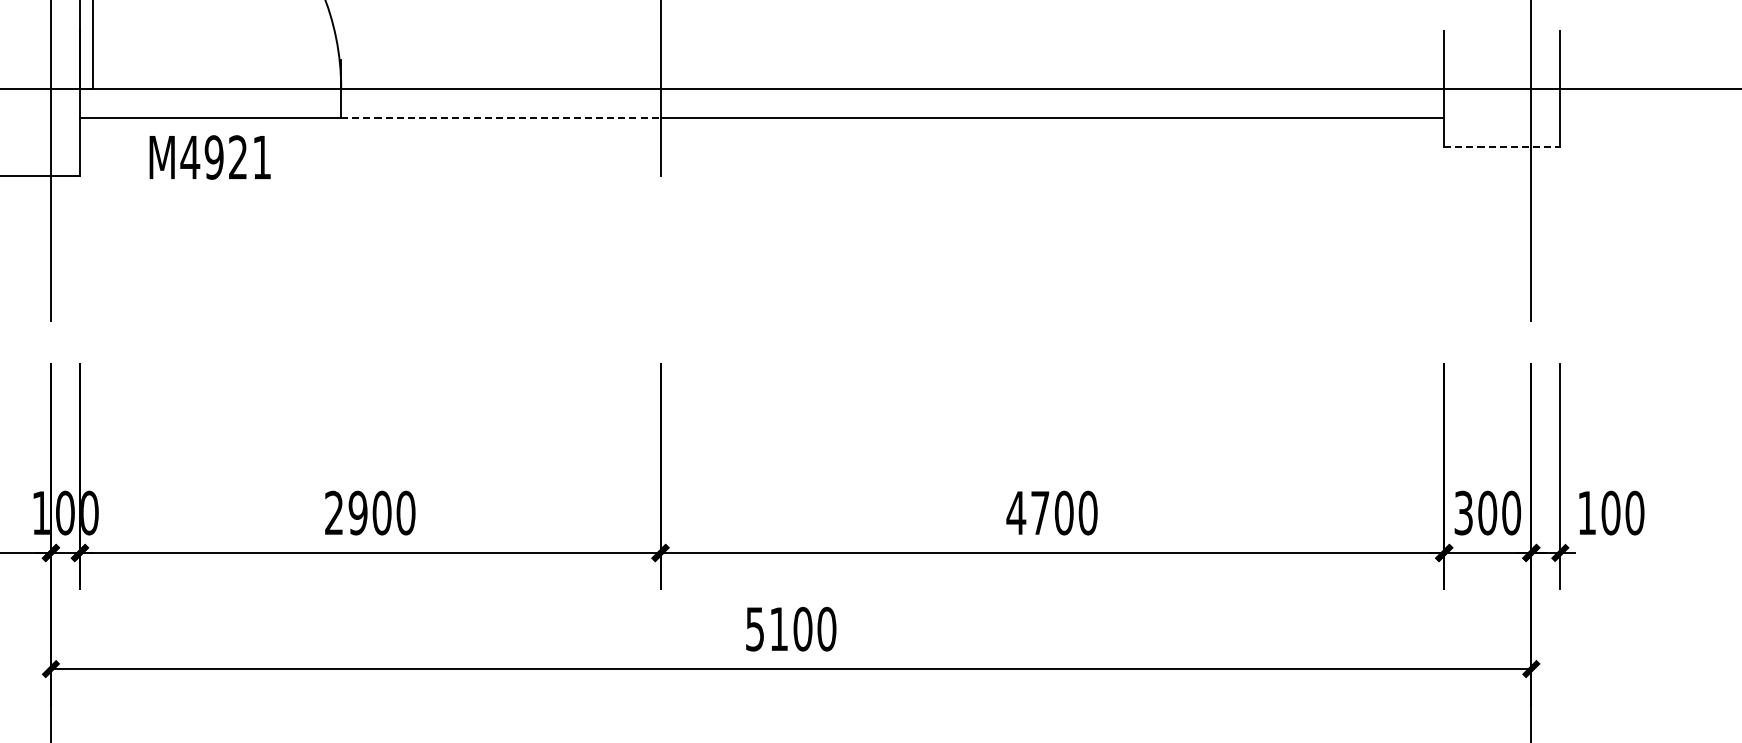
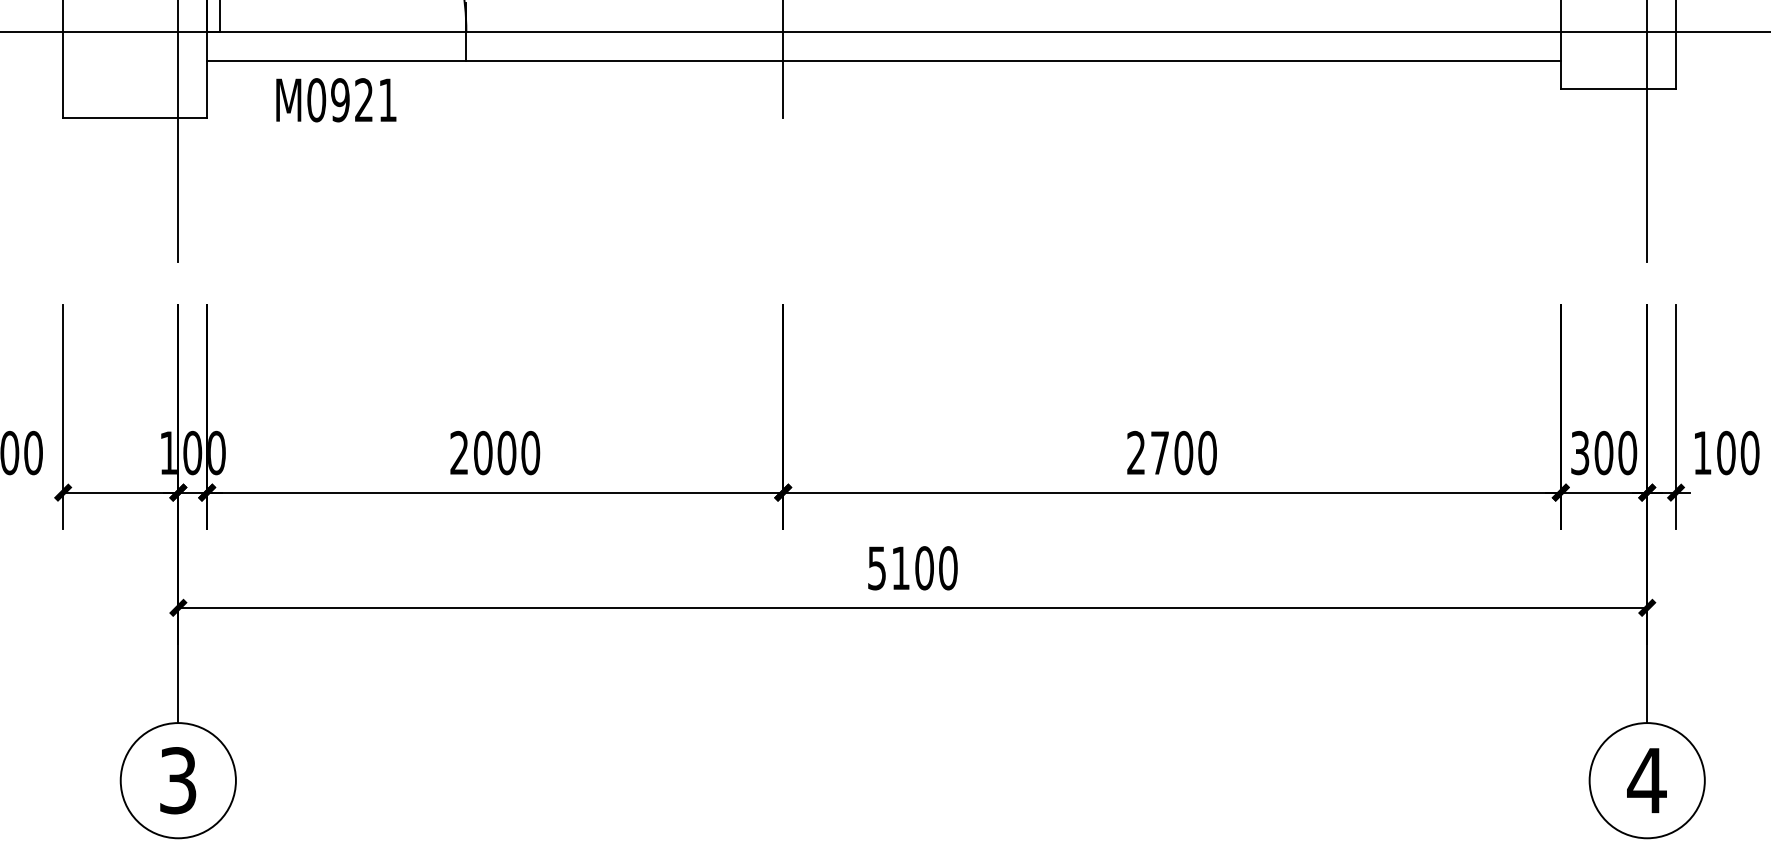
line: (501, 117) -> (625, 60), dashed -> solid
line: (1502, 146) -> (1618, 89), dashed -> solid
text: (190, 157) -> (316, 100), M4921 -> M0921
text: (1016, 512) -> (1136, 452), 4700 -> 2700
text: (357, 513) -> (482, 453), 2900 -> 2000

